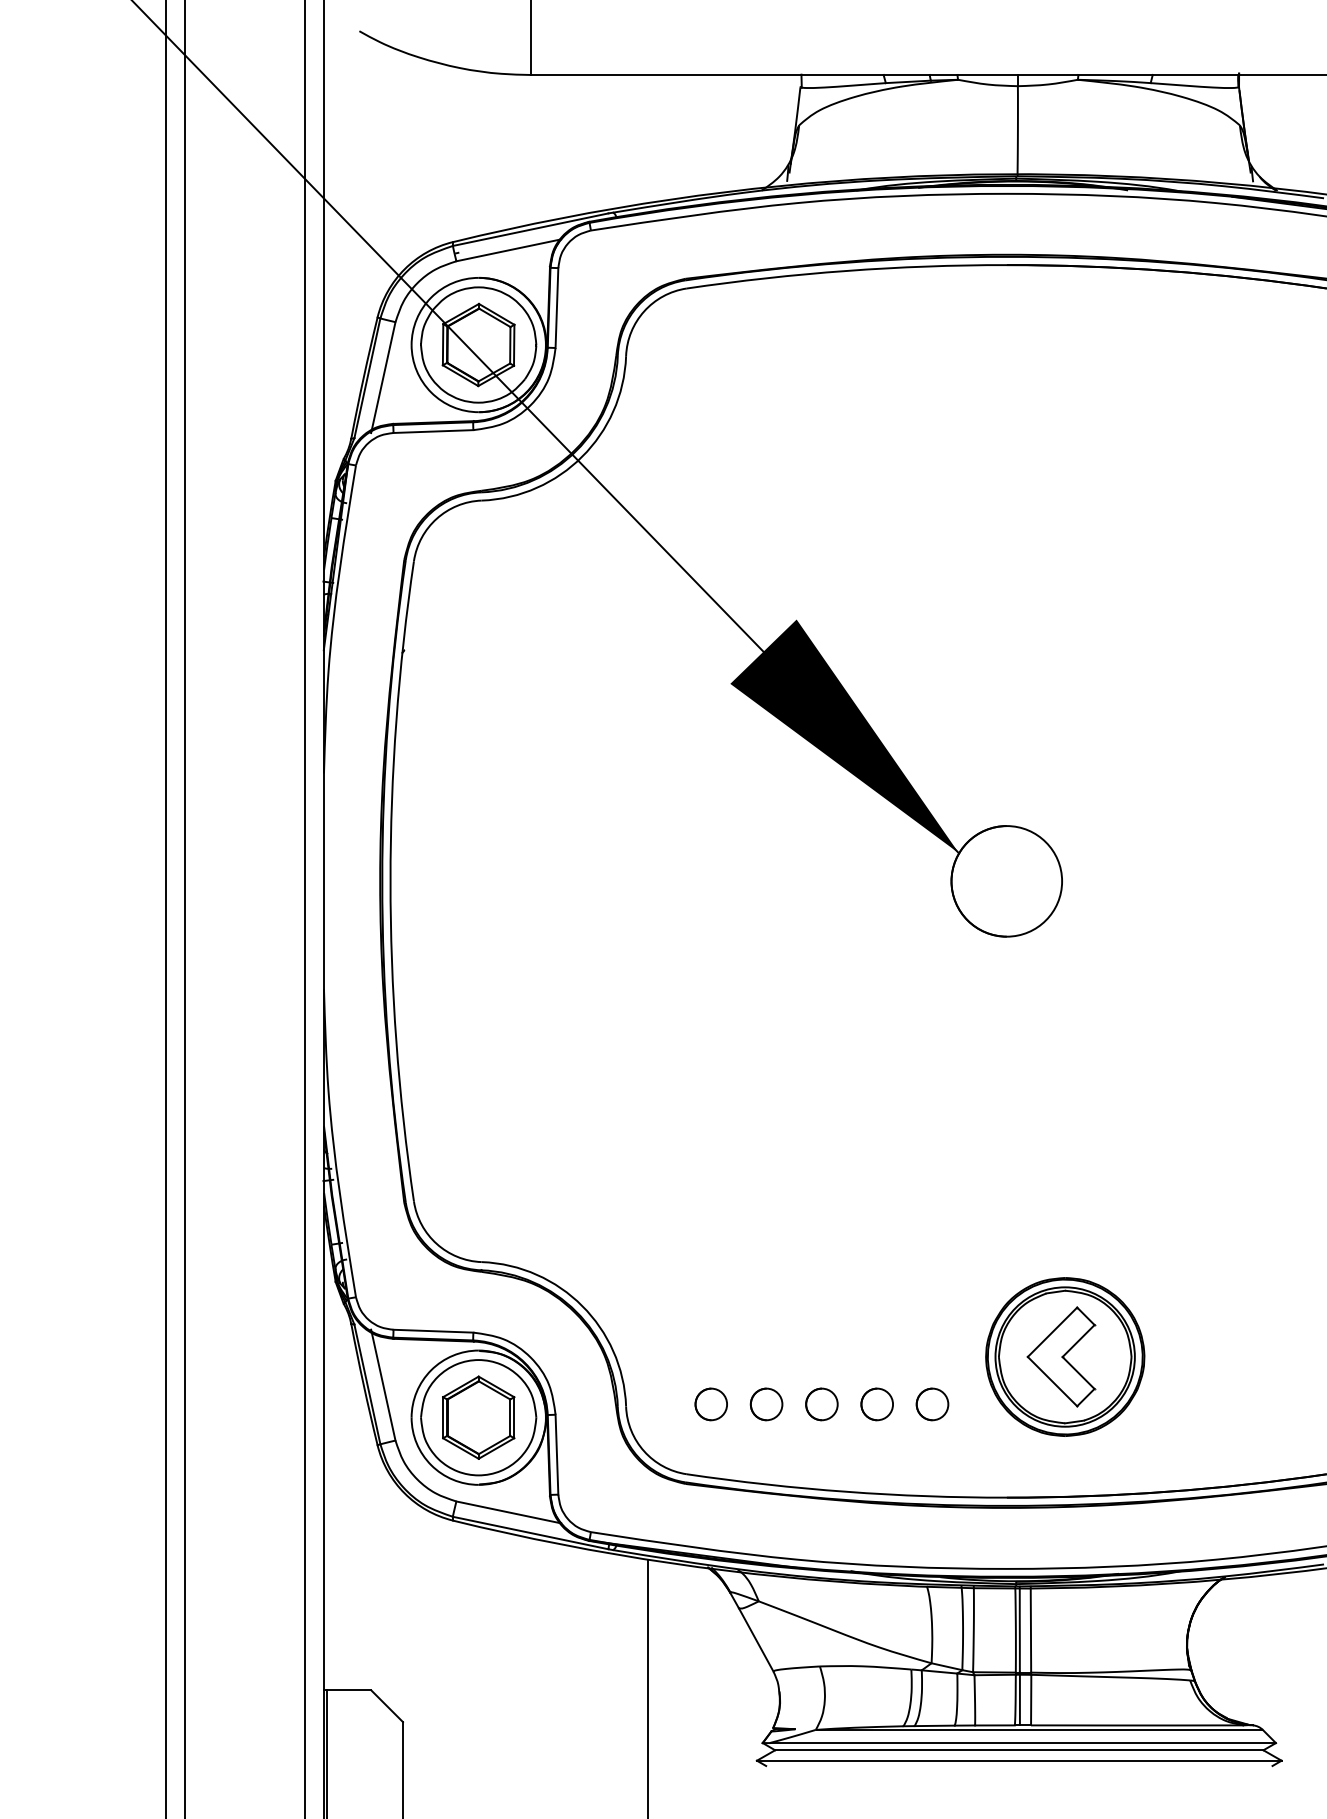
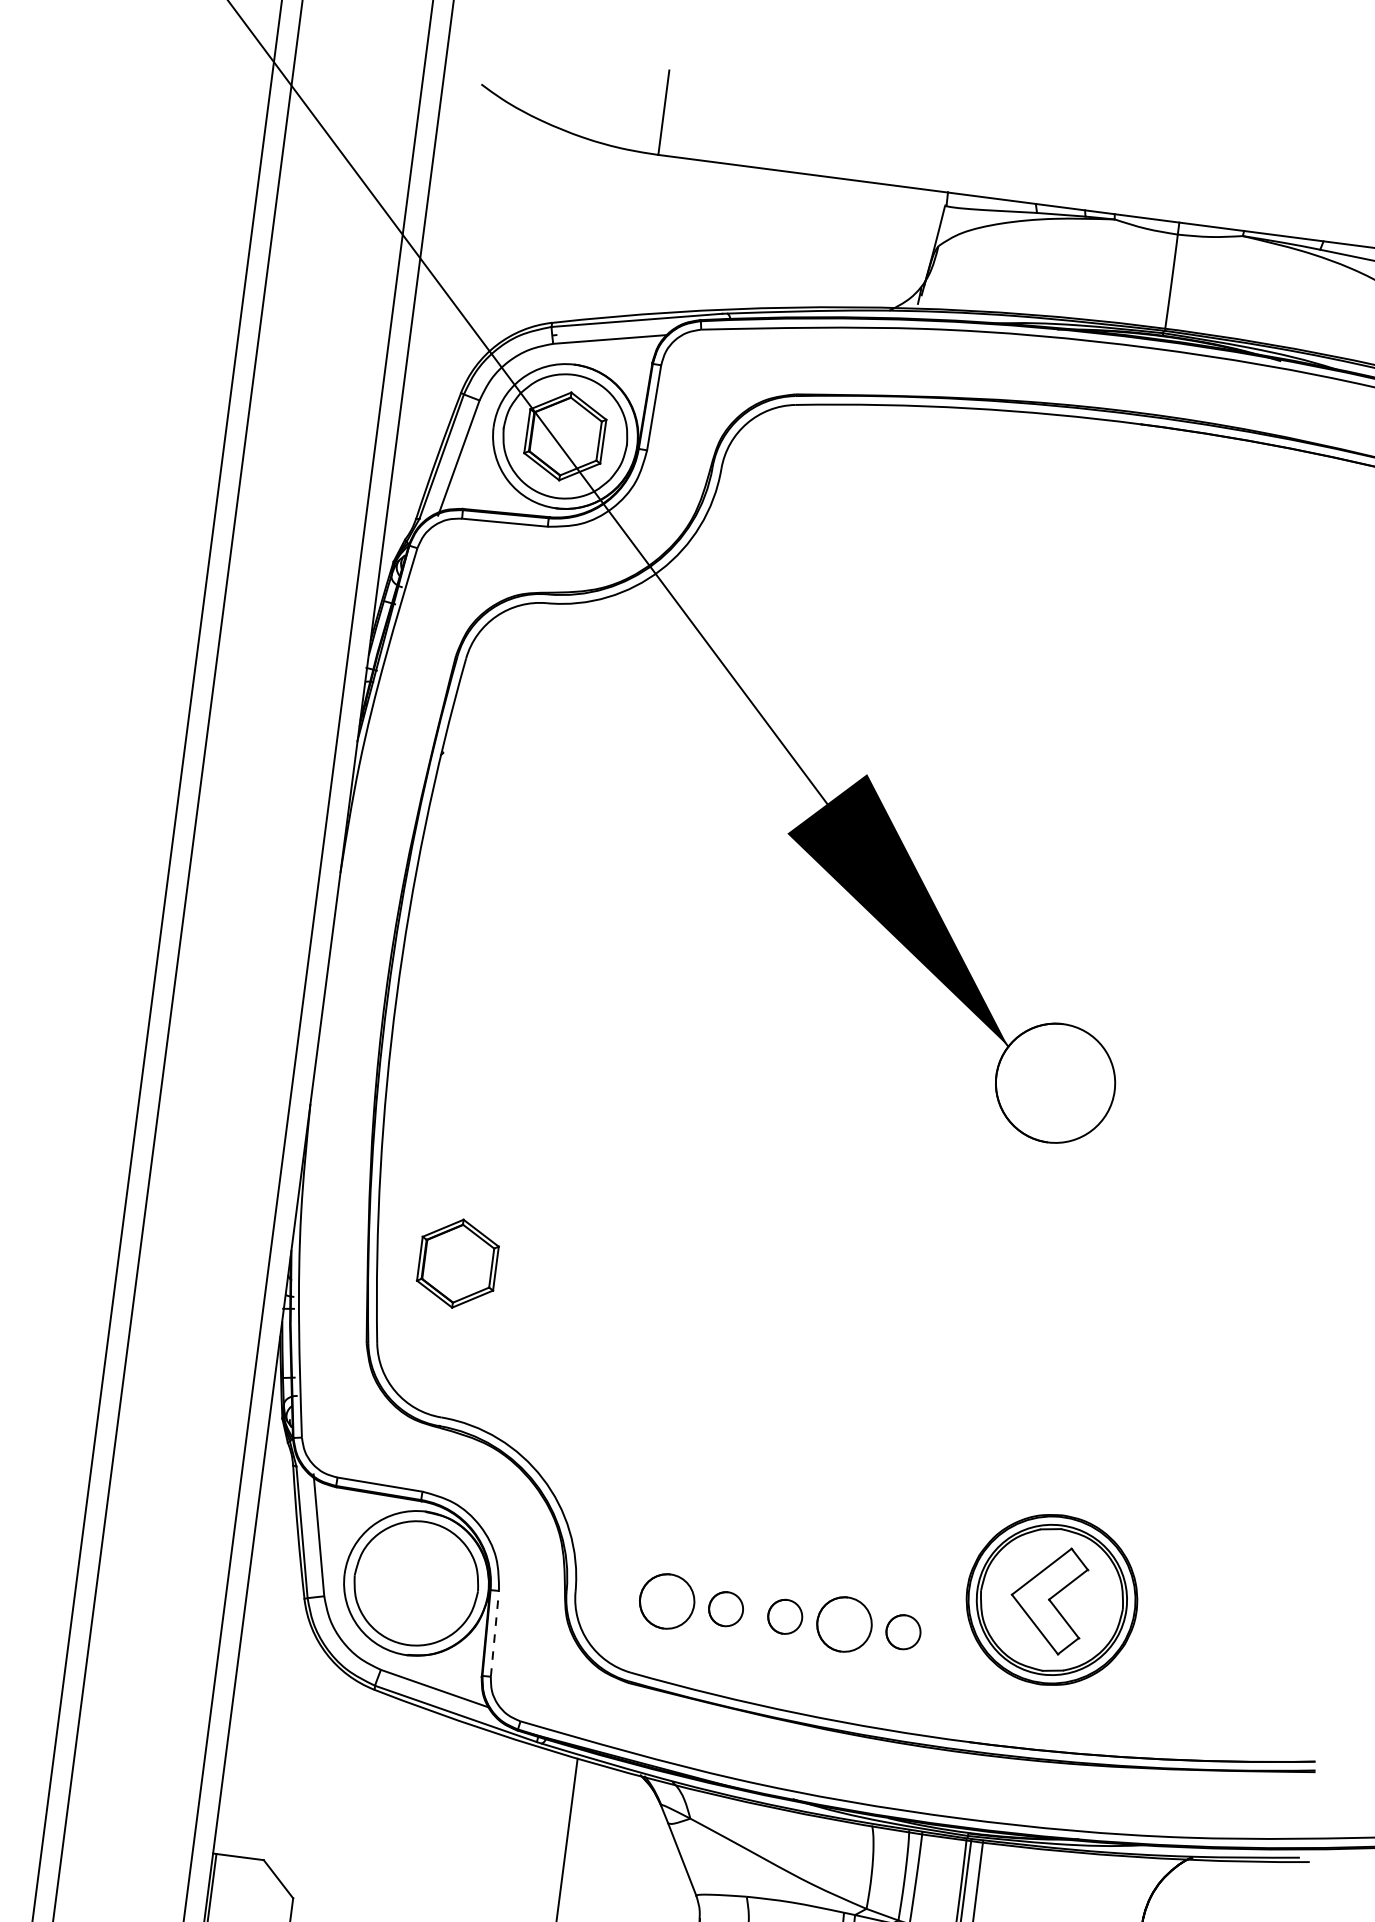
part: (710, 1404) -> (666, 1601), size x1.6
part: (876, 1404) -> (843, 1624), size x1.6
part: (478, 1417) -> (457, 1263), moved
line: (556, 1454) -> (494, 1633), solid -> dashed

